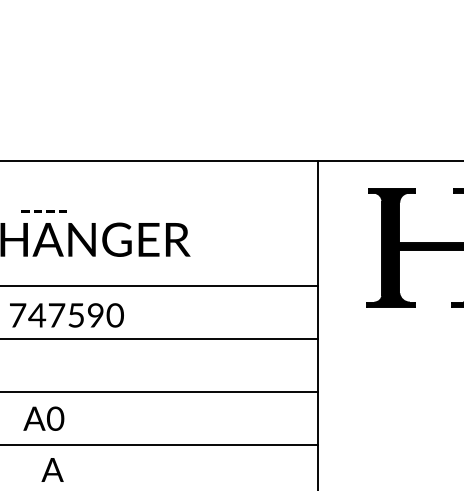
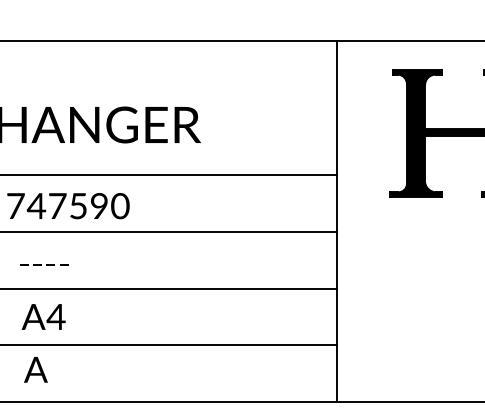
text: (43, 211) -> (43, 265), moved
text: (55, 418) -> (56, 316), A0 -> A4
text: (52, 469) -> (35, 369), moved

